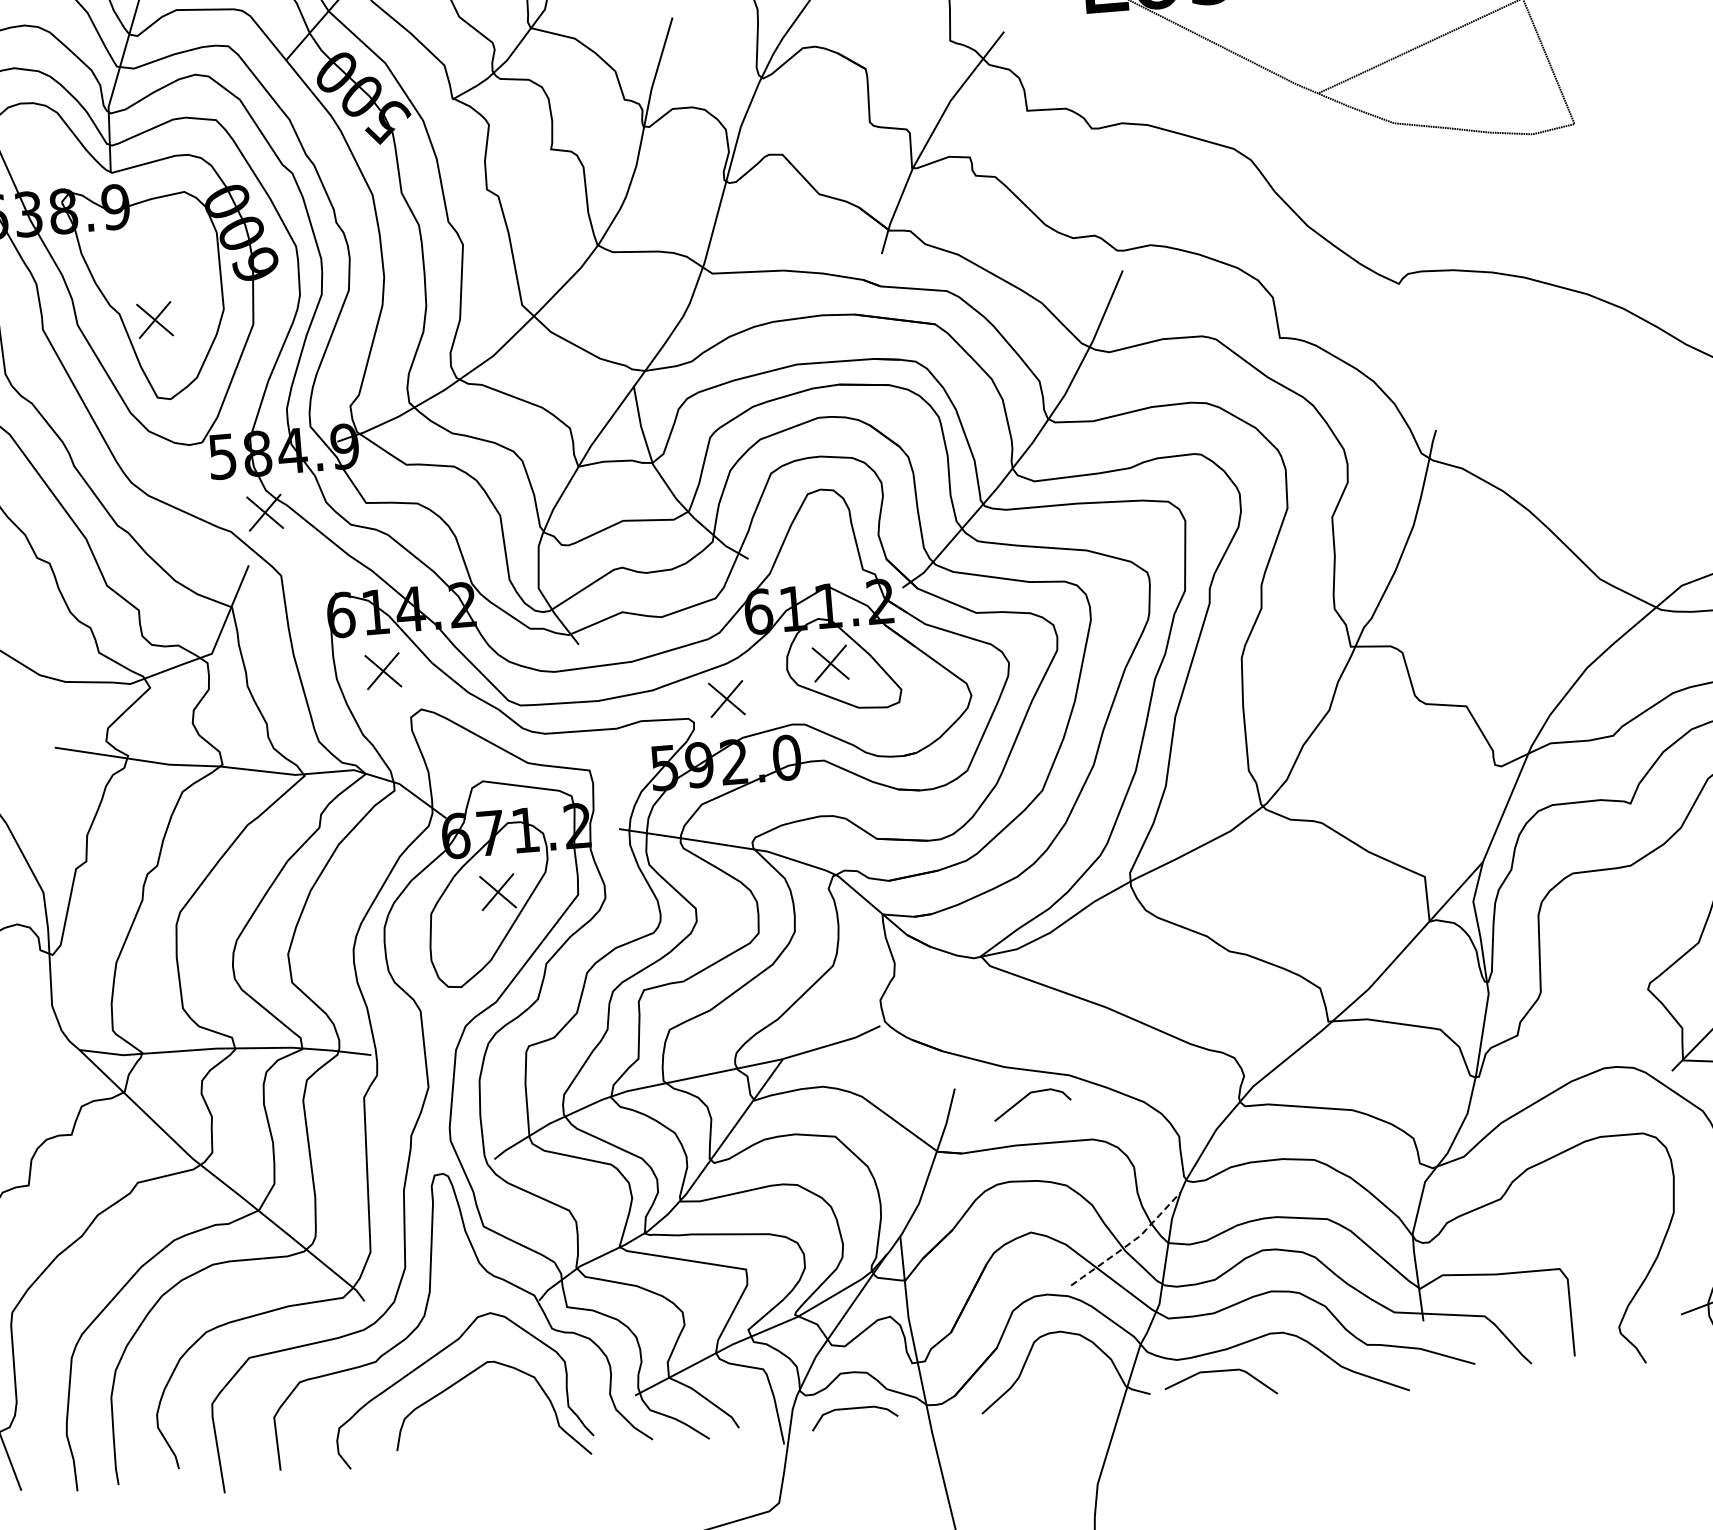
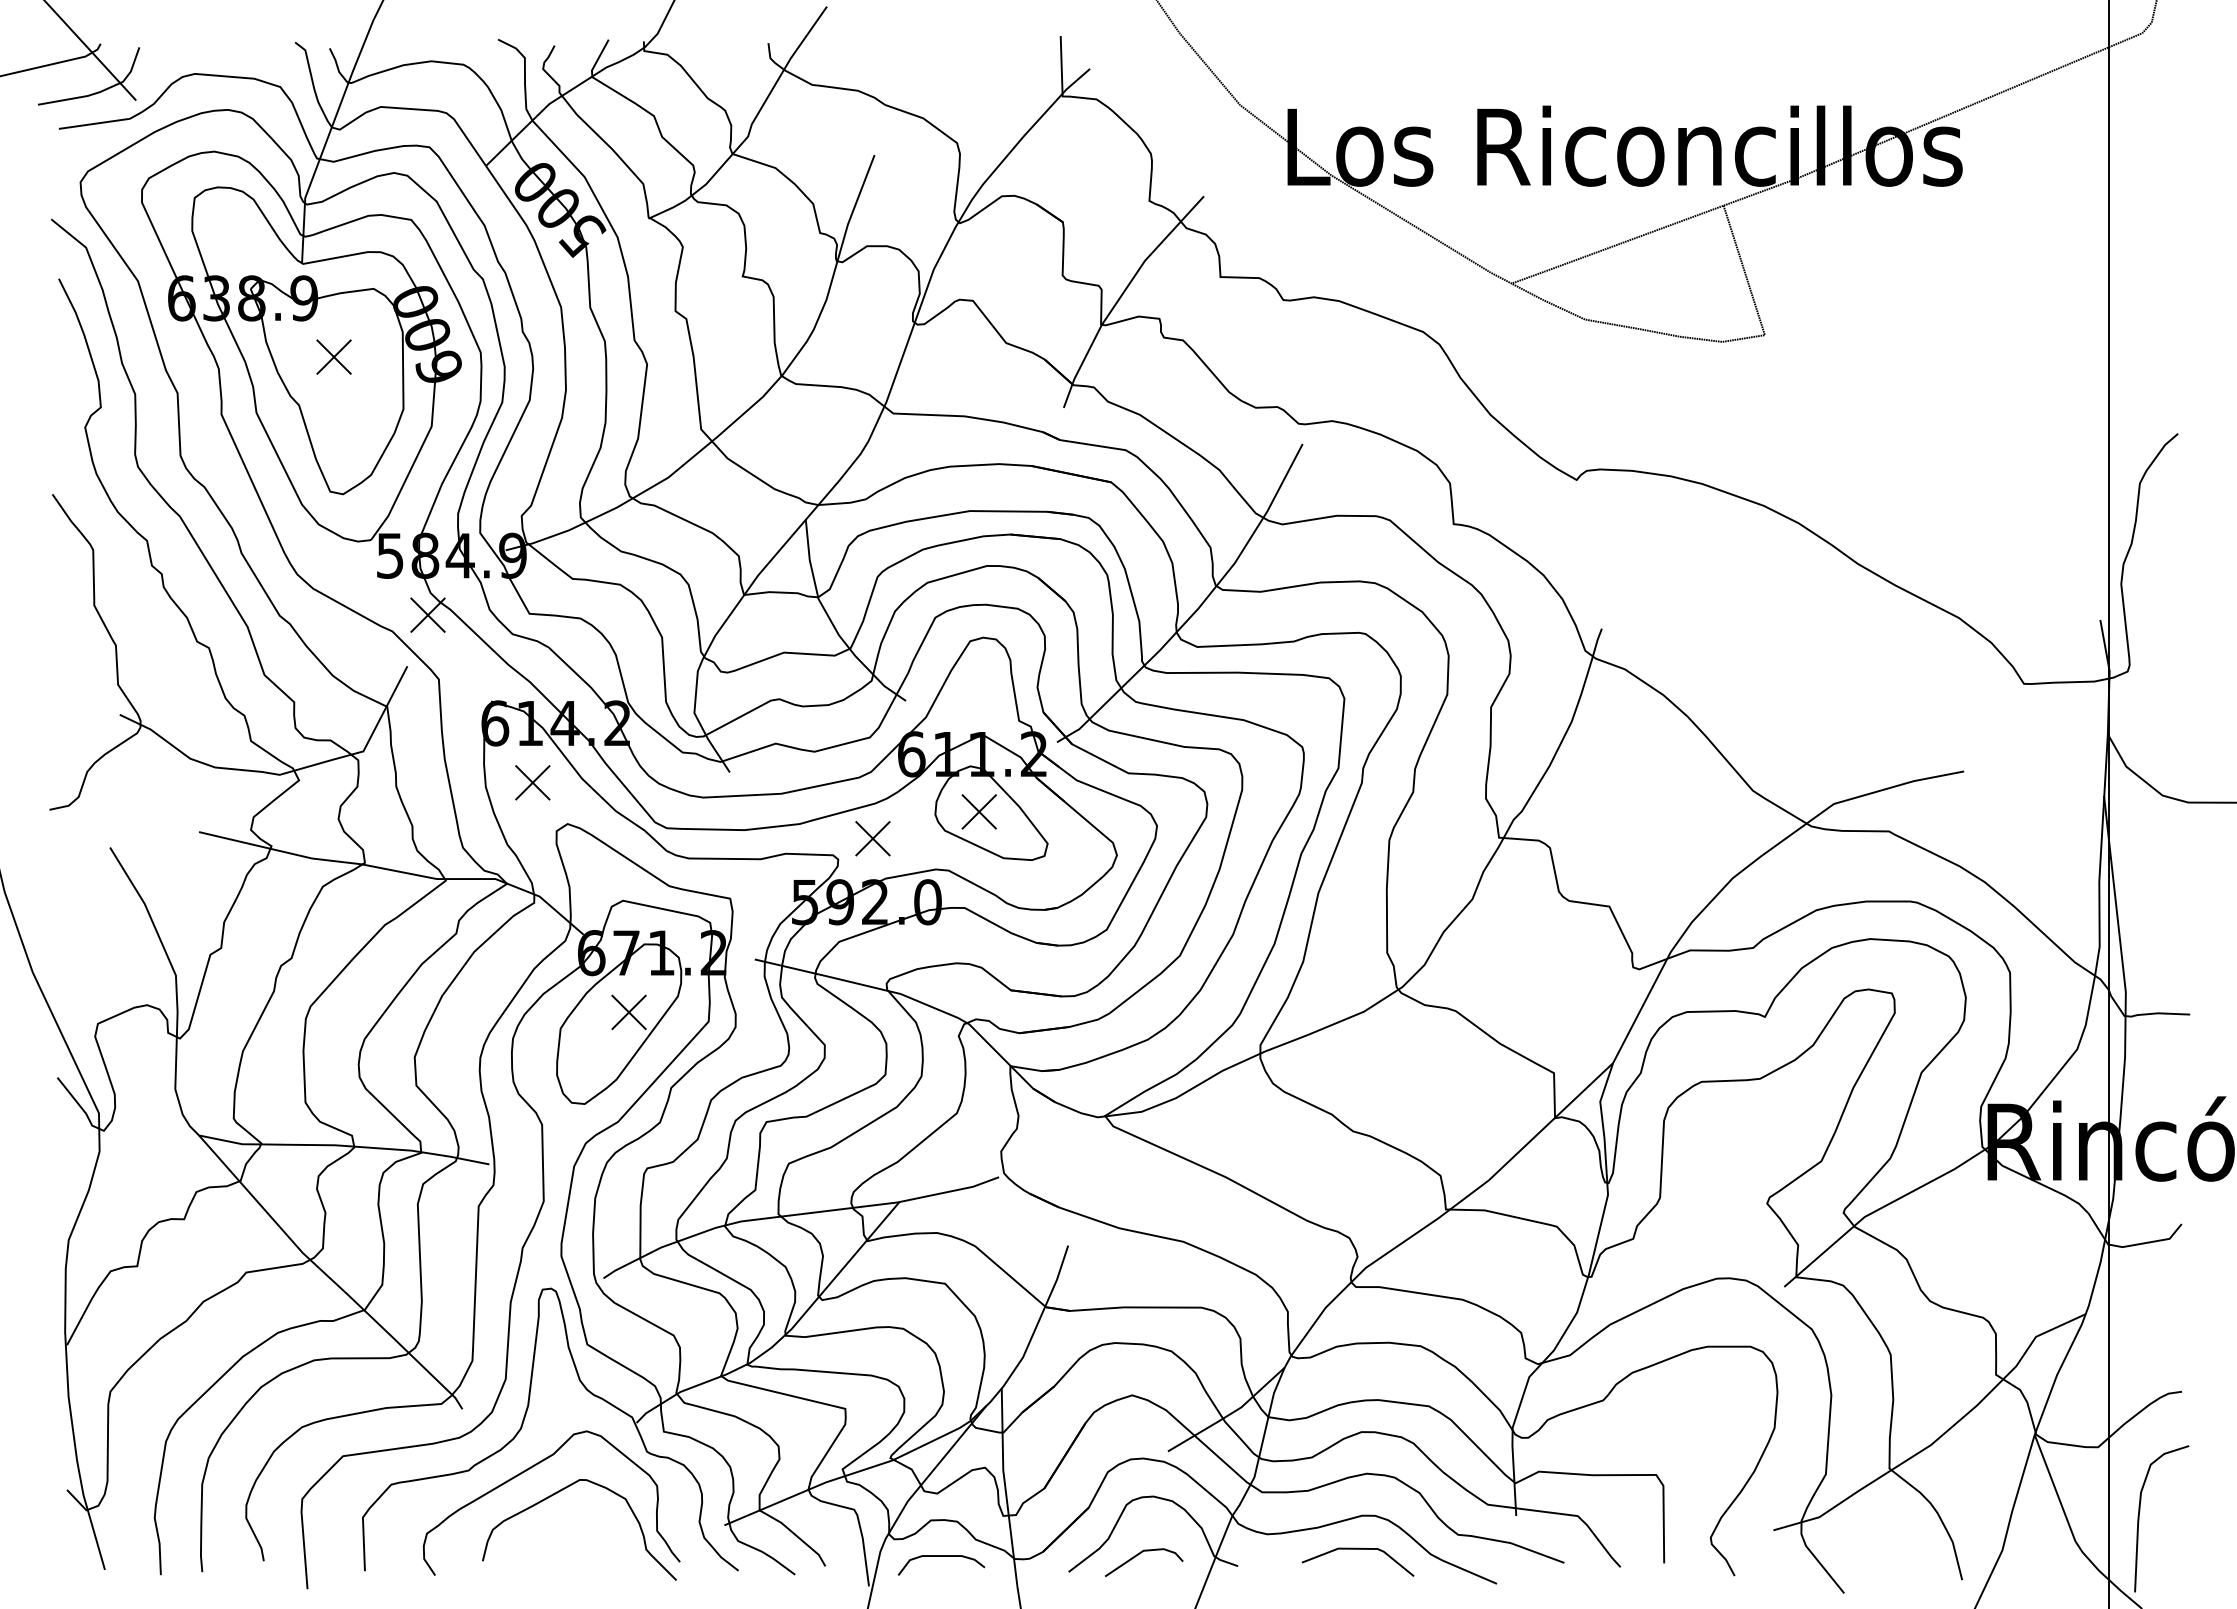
part: (154, 319) -> (333, 356), moved
line: (1026, 1097) -> (1138, 1555), moved
line: (1130, 1243) -> (1230, 1414), dashed -> solid
line: (1220, 1371) -> (1358, 1549), moved

